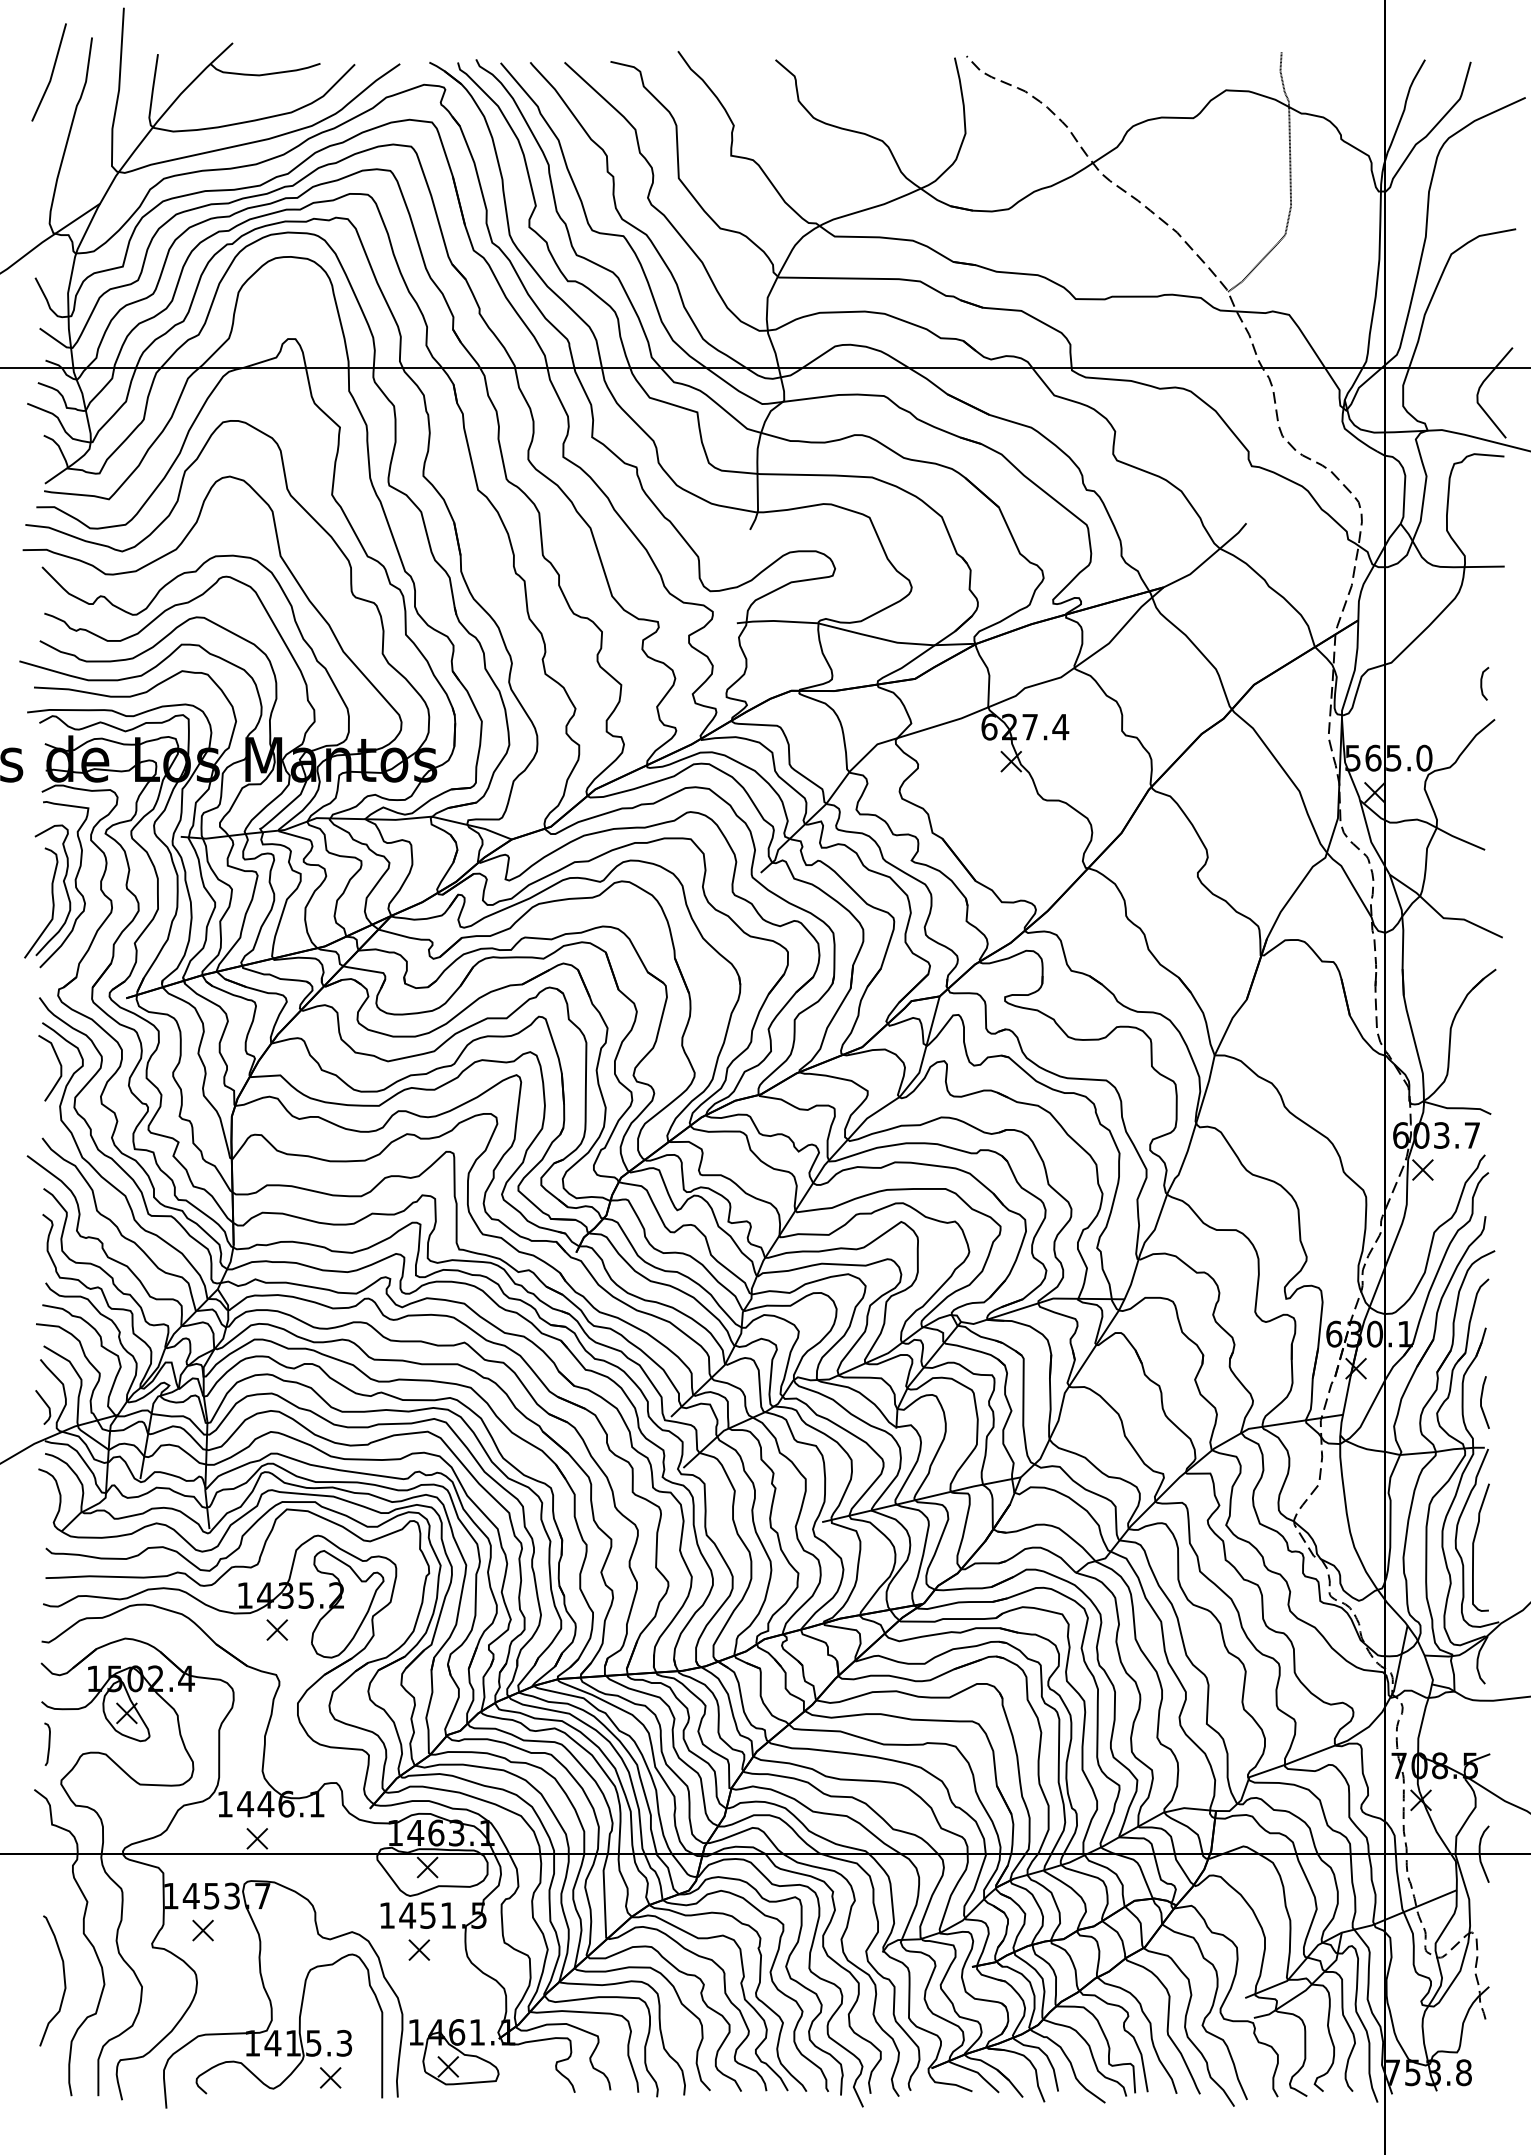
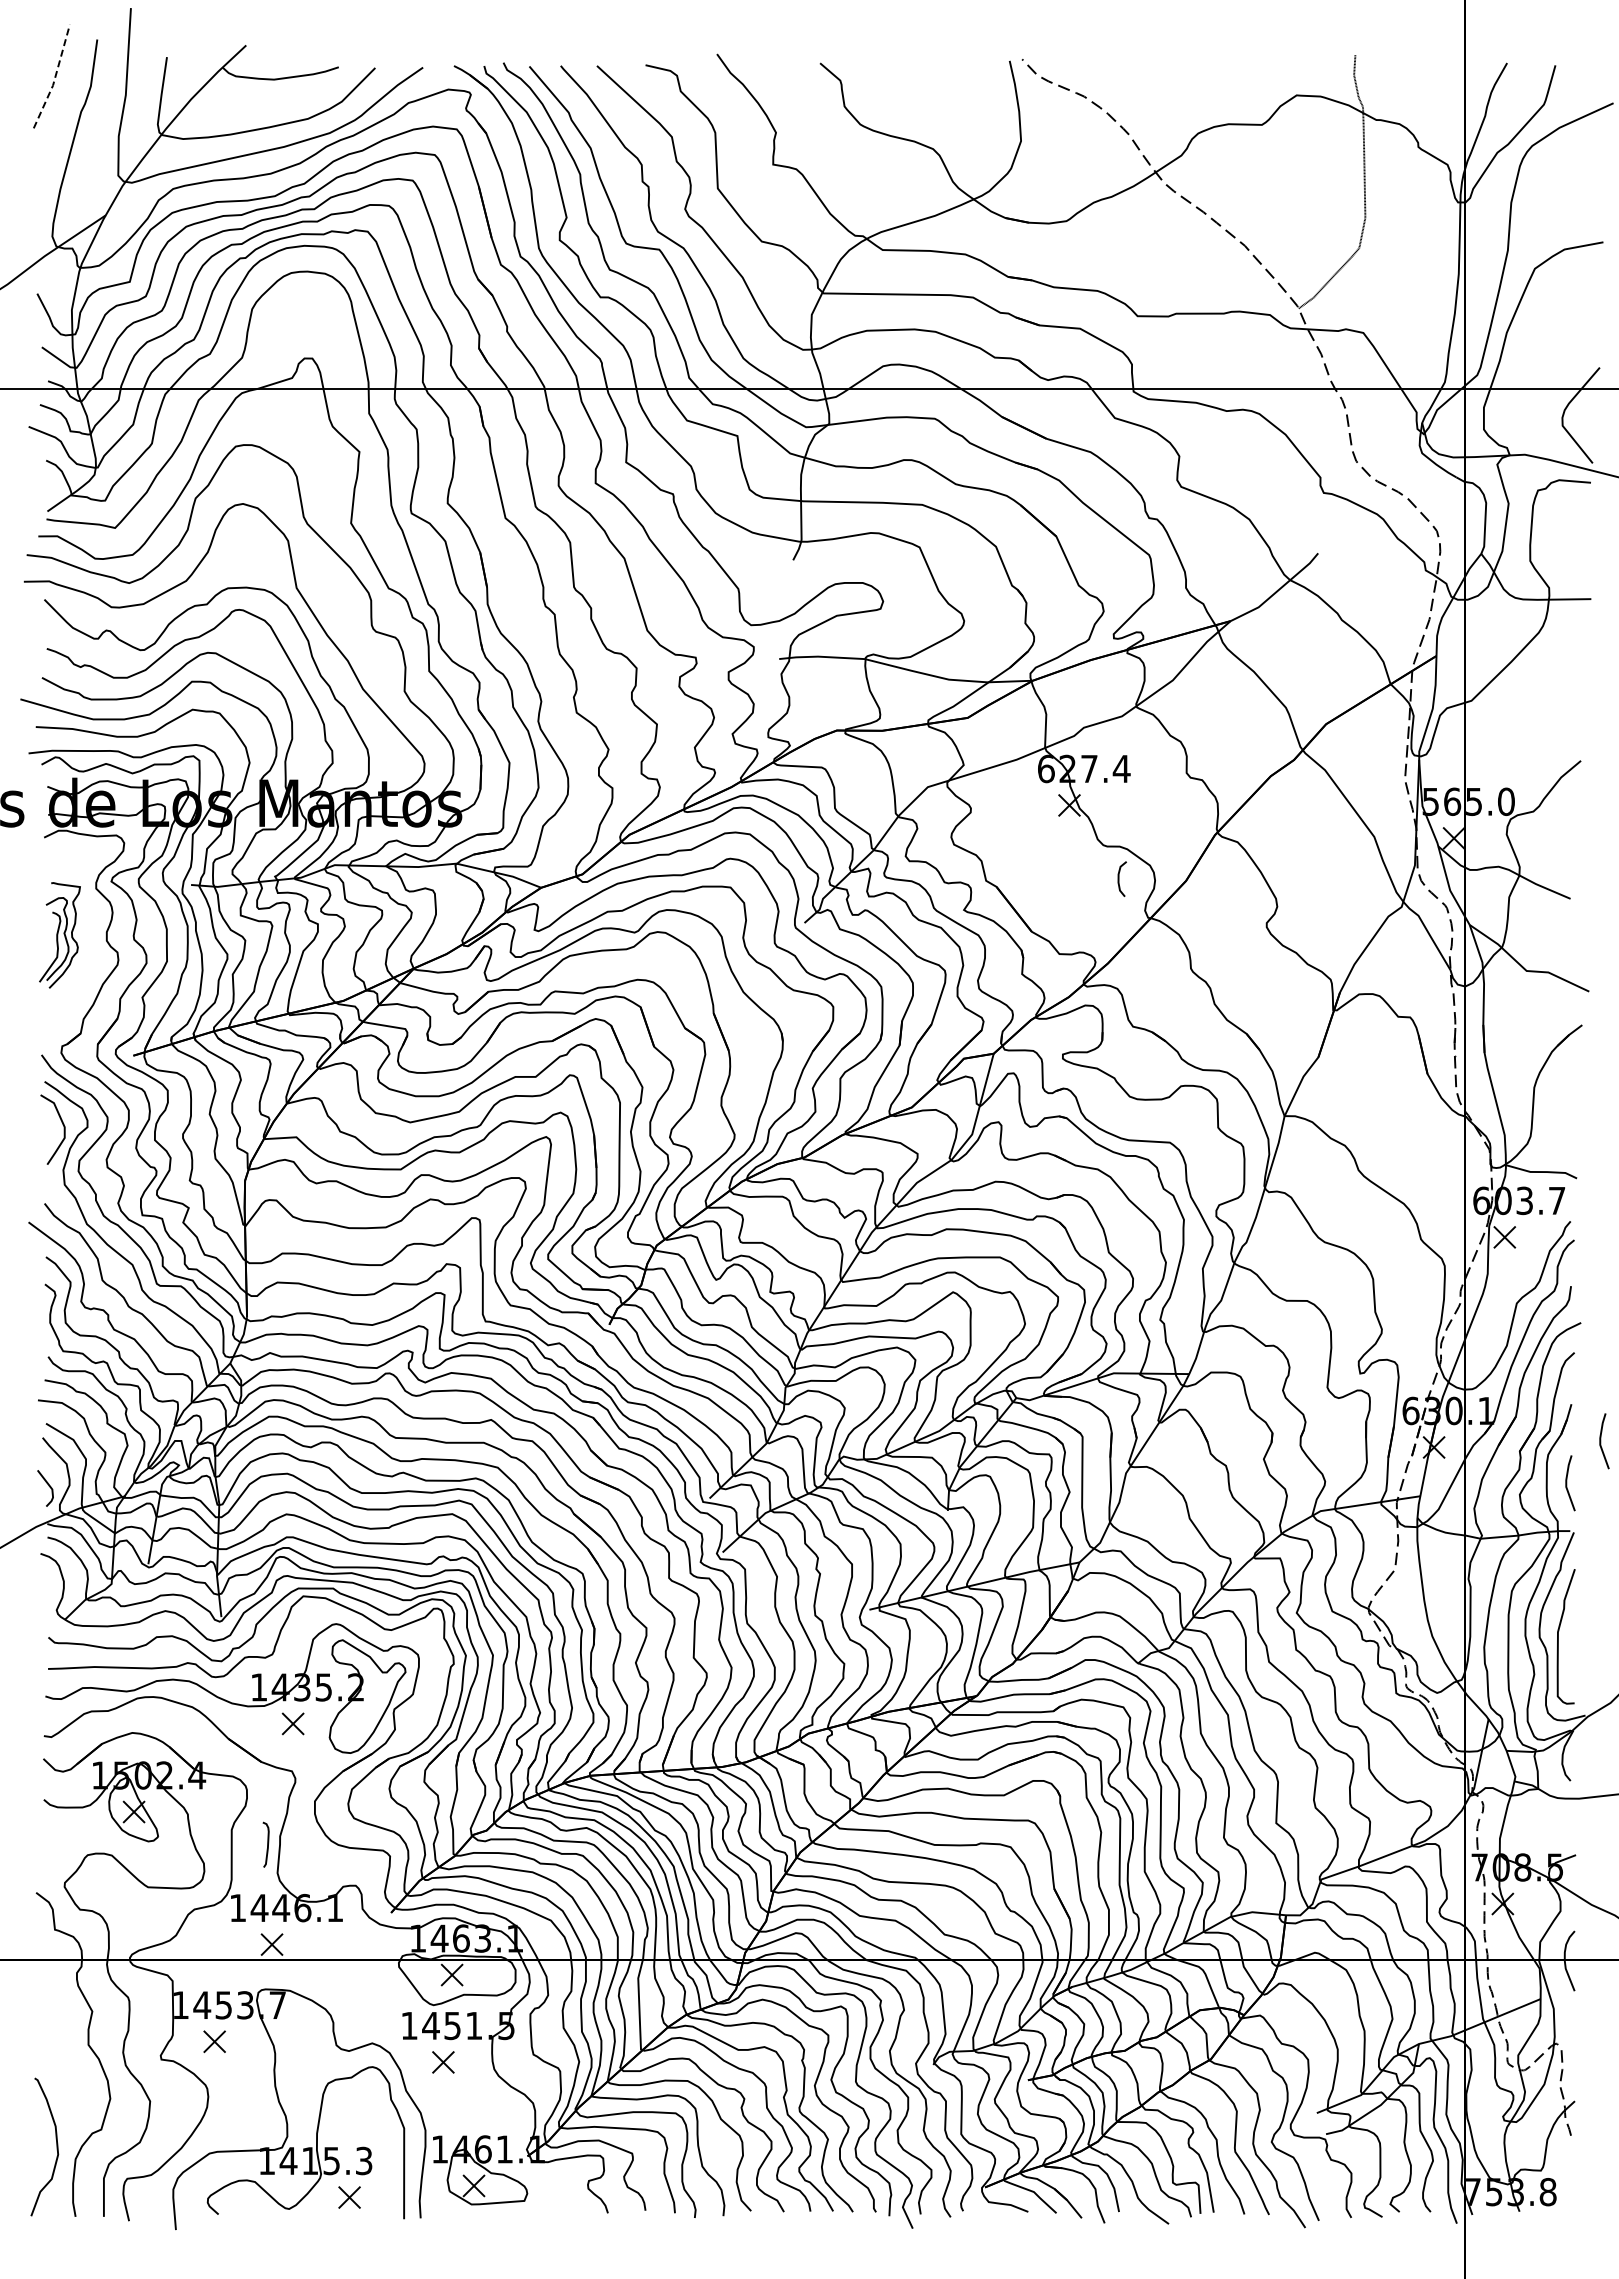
line: (52, 74) -> (55, 78), solid -> dashed
curve: (1482, 683) -> (1119, 878), moved
part: (56, 884) -> (59, 935), size x0.6
line: (1514, 1363) -> (1601, 1441), added
curve: (48, 1744) -> (267, 1844), moved
curve: (63, 1980) -> (56, 2146), moved

